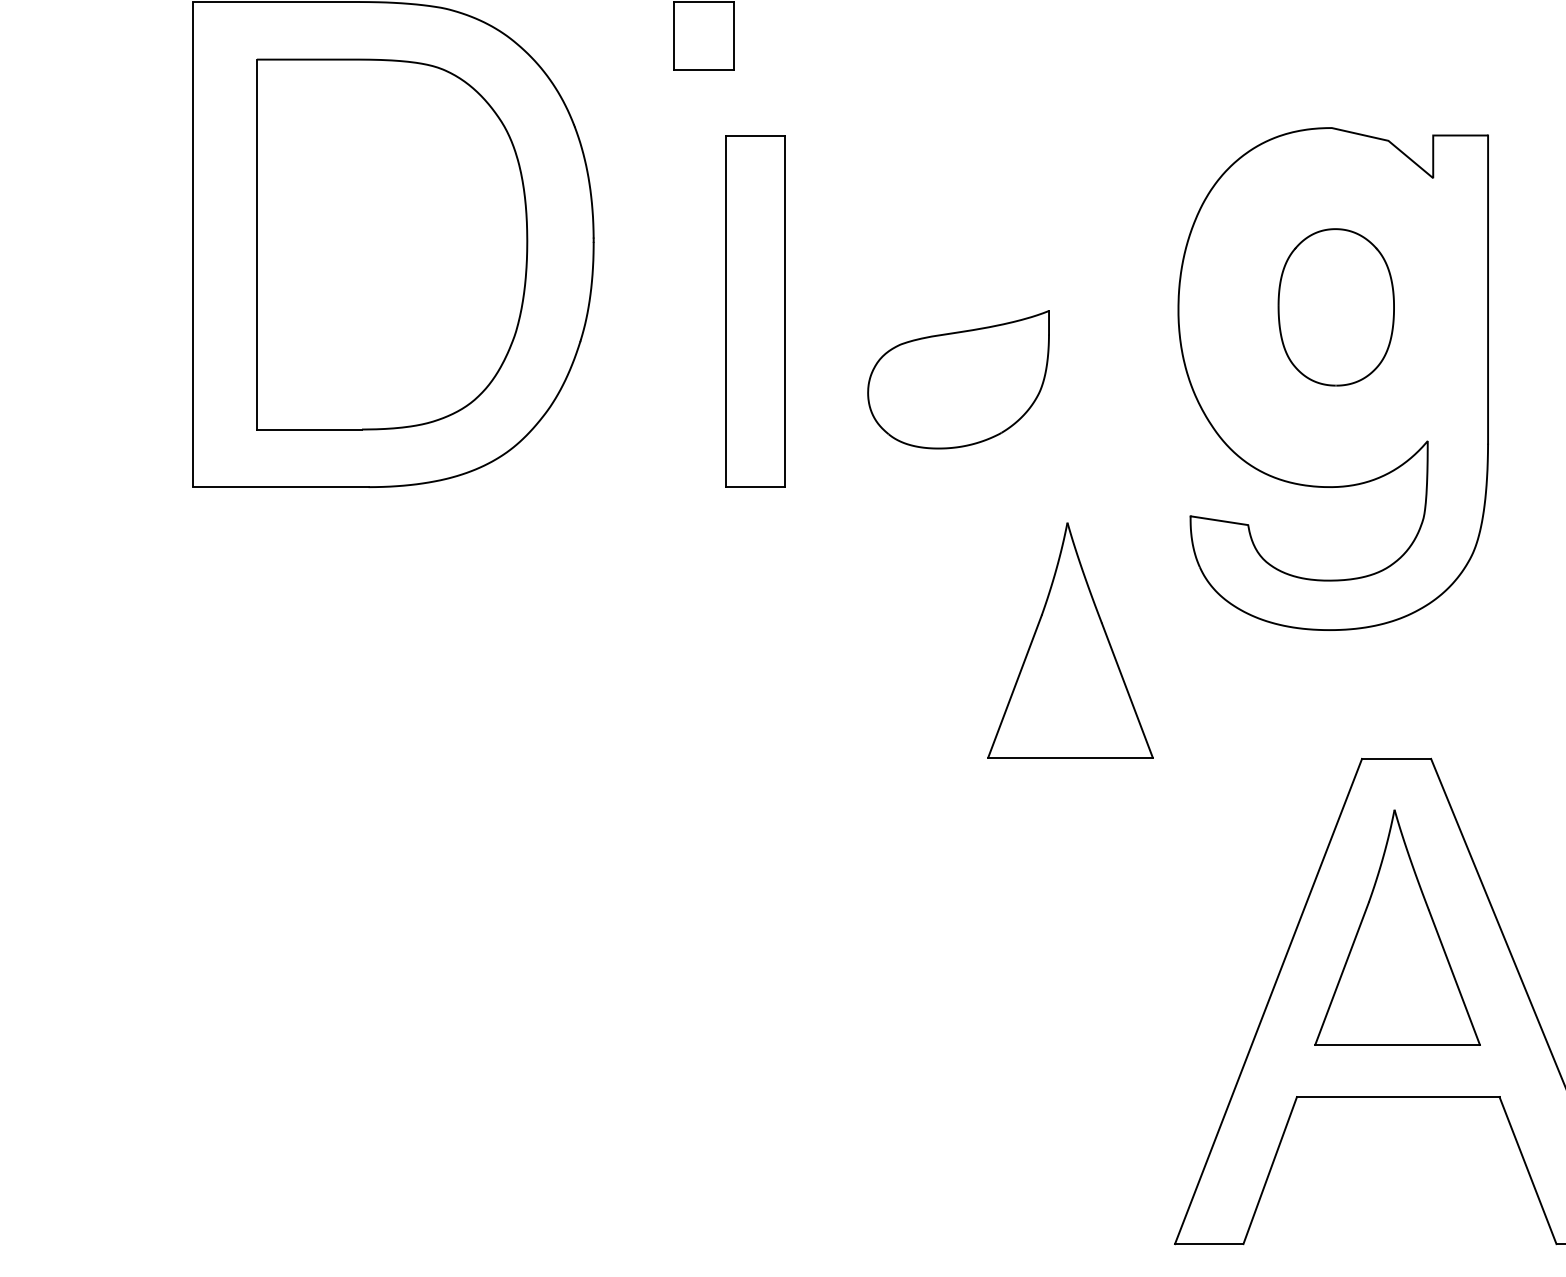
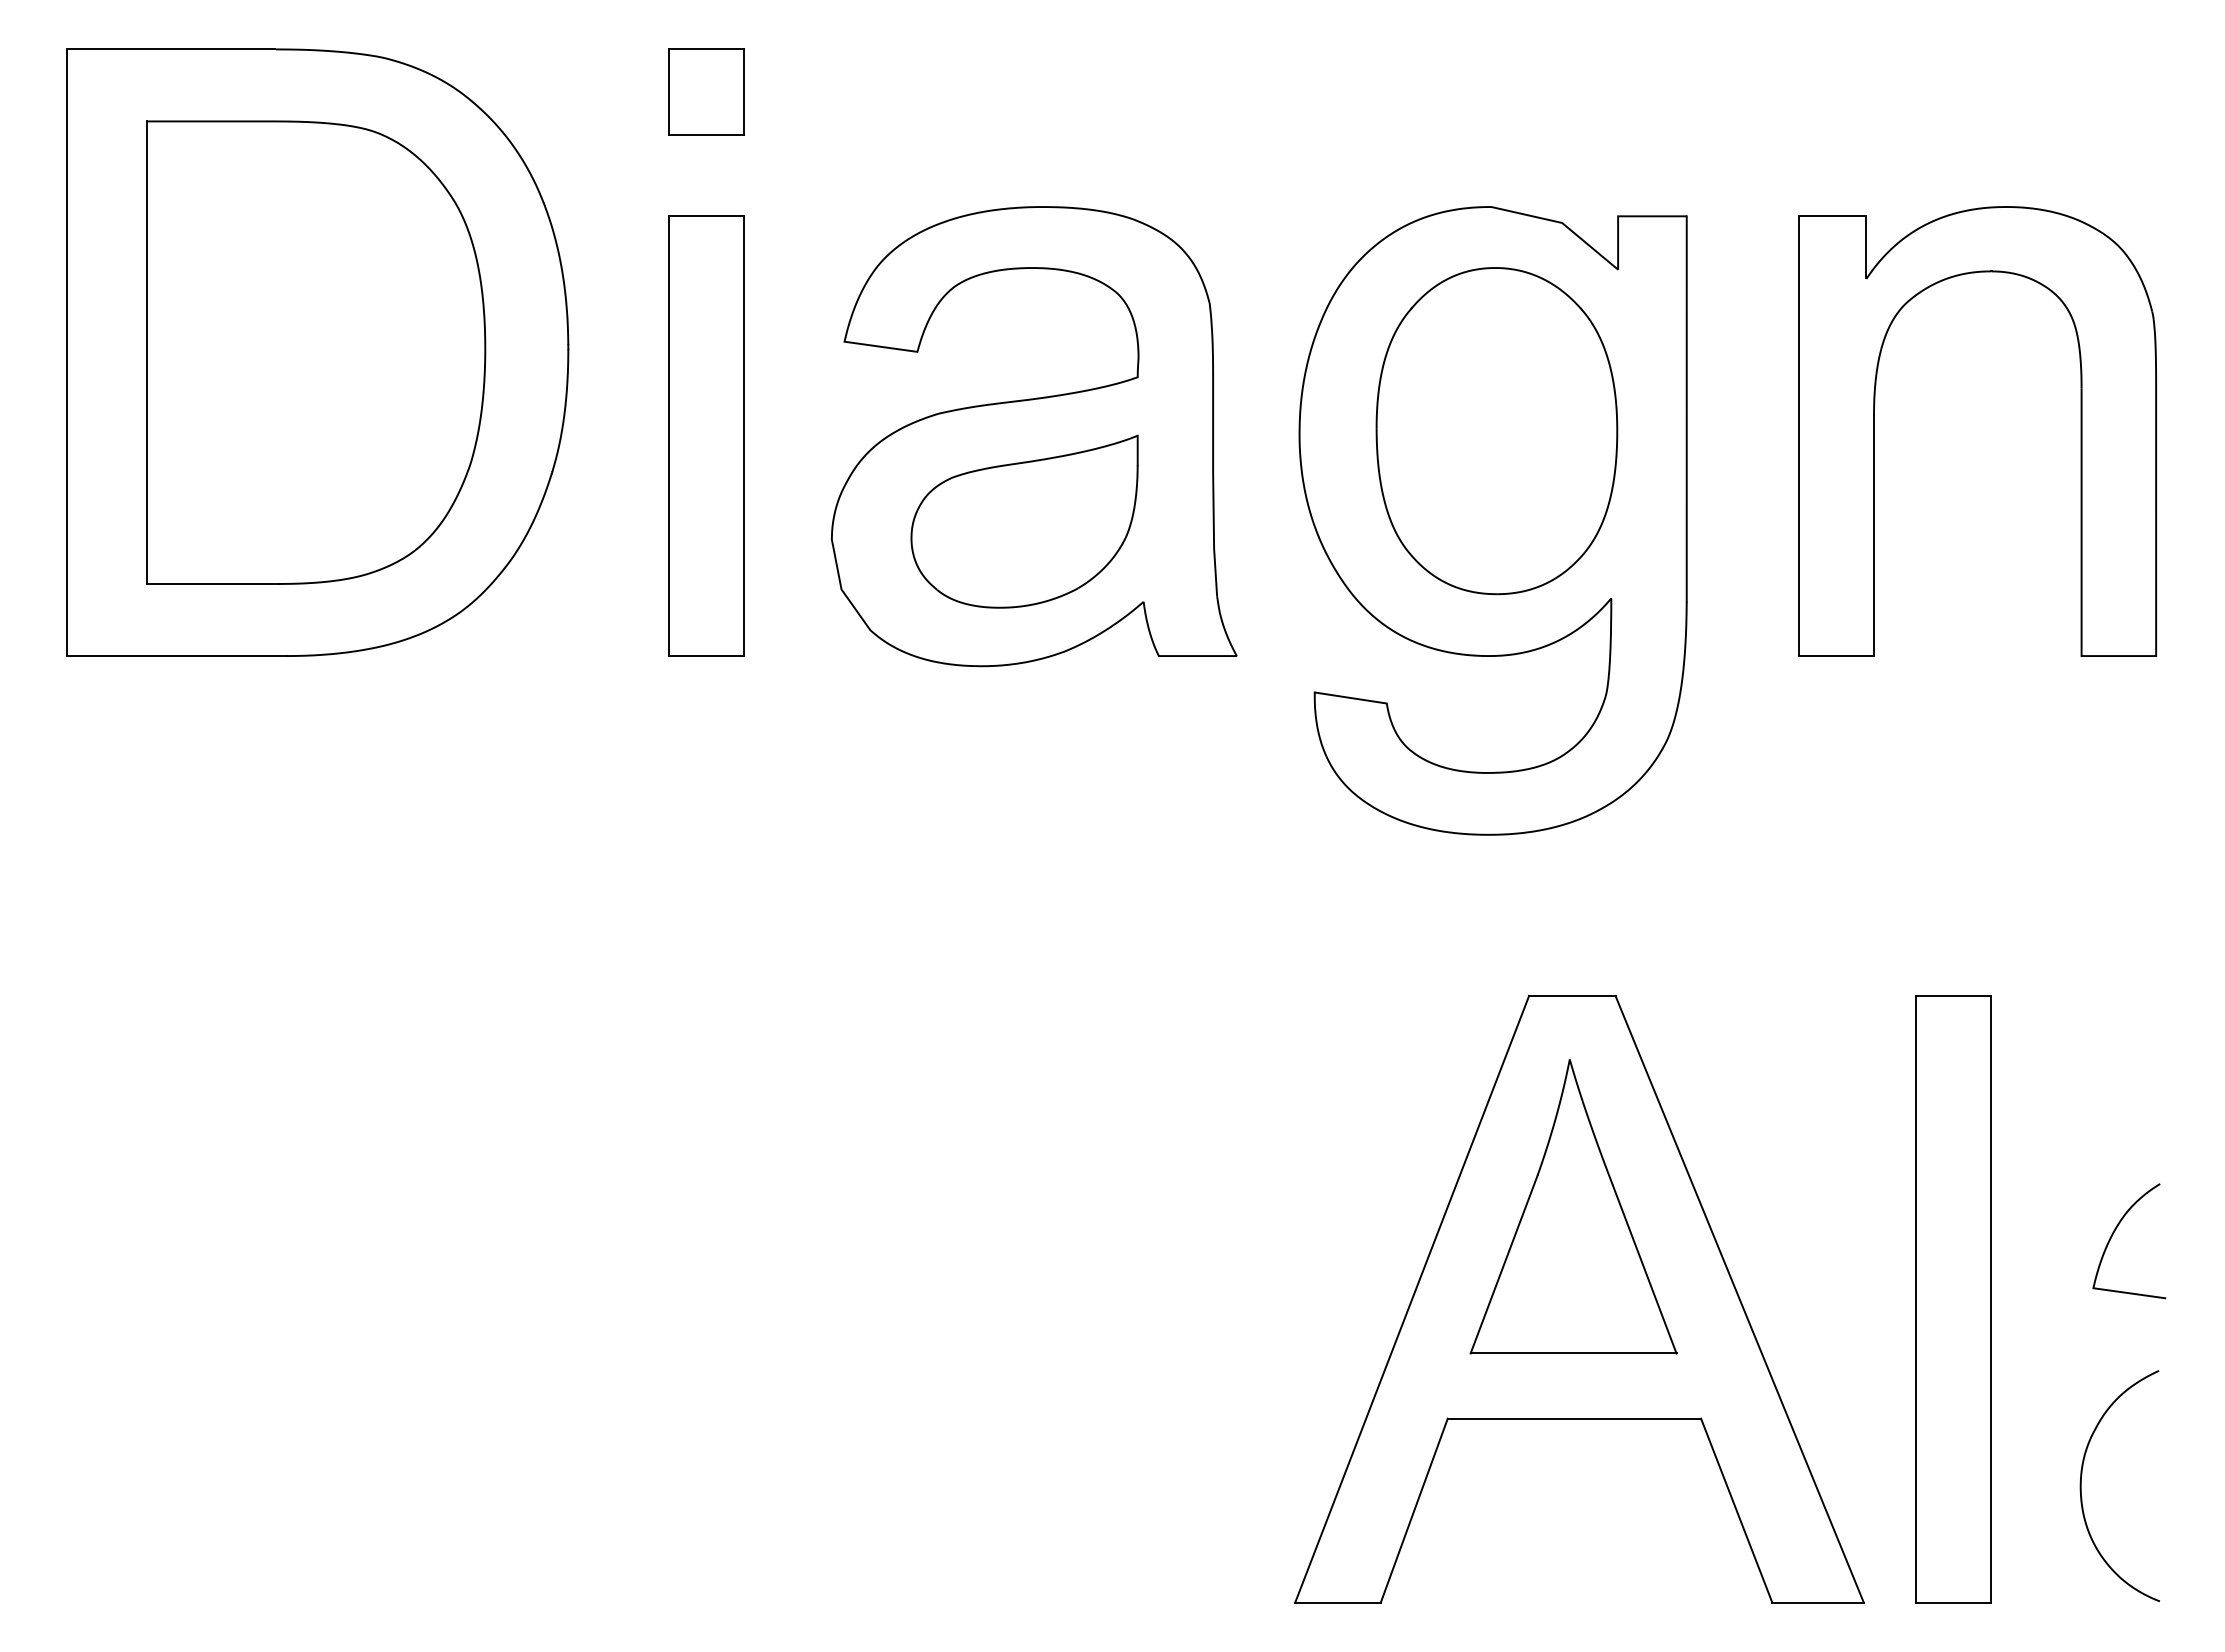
part: (1335, 307) -> (1496, 431), size x1.67
part: (755, 310) -> (706, 435), moved
part: (966, 311) -> (1034, 436), added
part: (1070, 640) -> (1164, 847), removed

